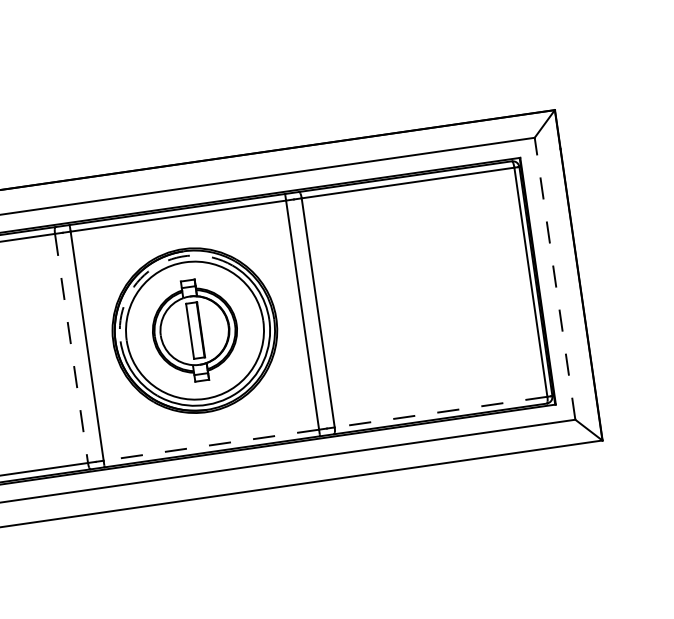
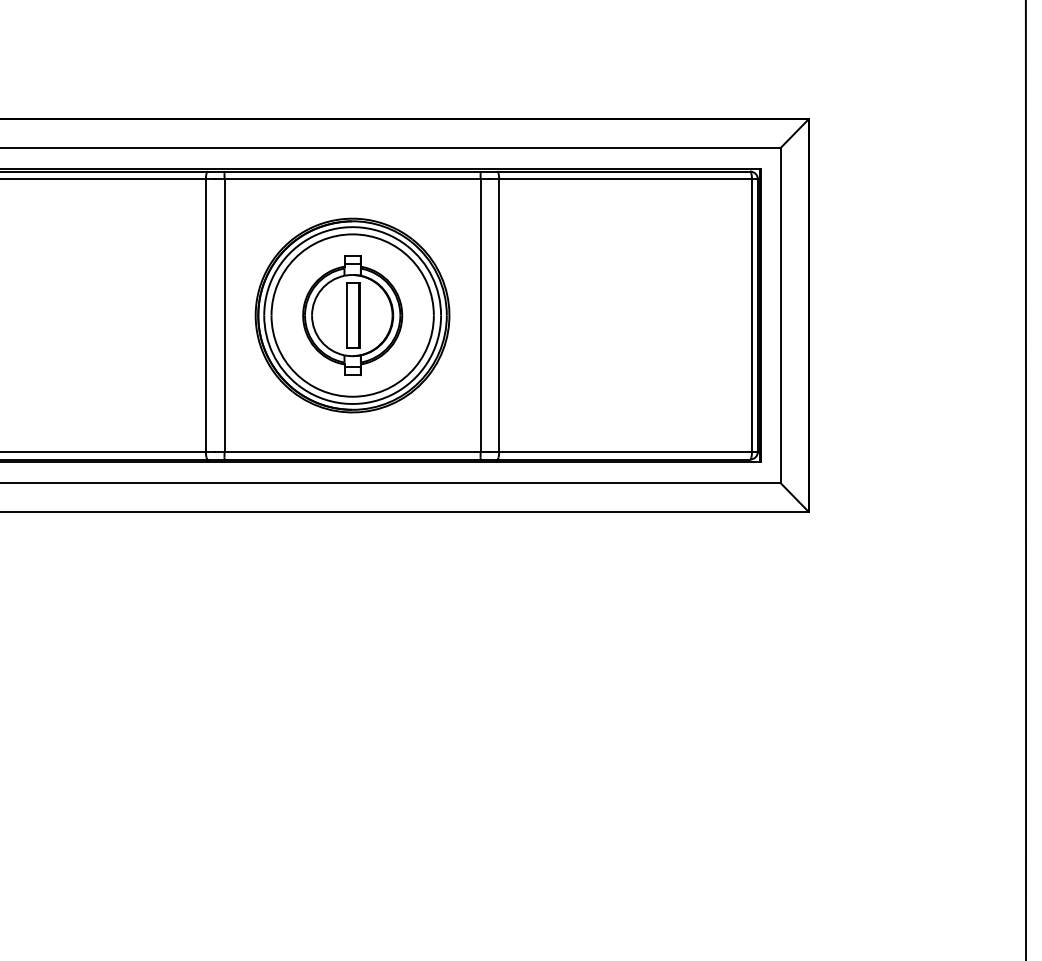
arc: (153, 268) -> (314, 236), dashed -> solid
line: (554, 278) -> (780, 315), dashed -> solid
line: (71, 349) -> (205, 316), dashed -> solid
line: (440, 411) -> (625, 451), dashed -> solid
line: (211, 445) -> (352, 451), dashed -> solid

